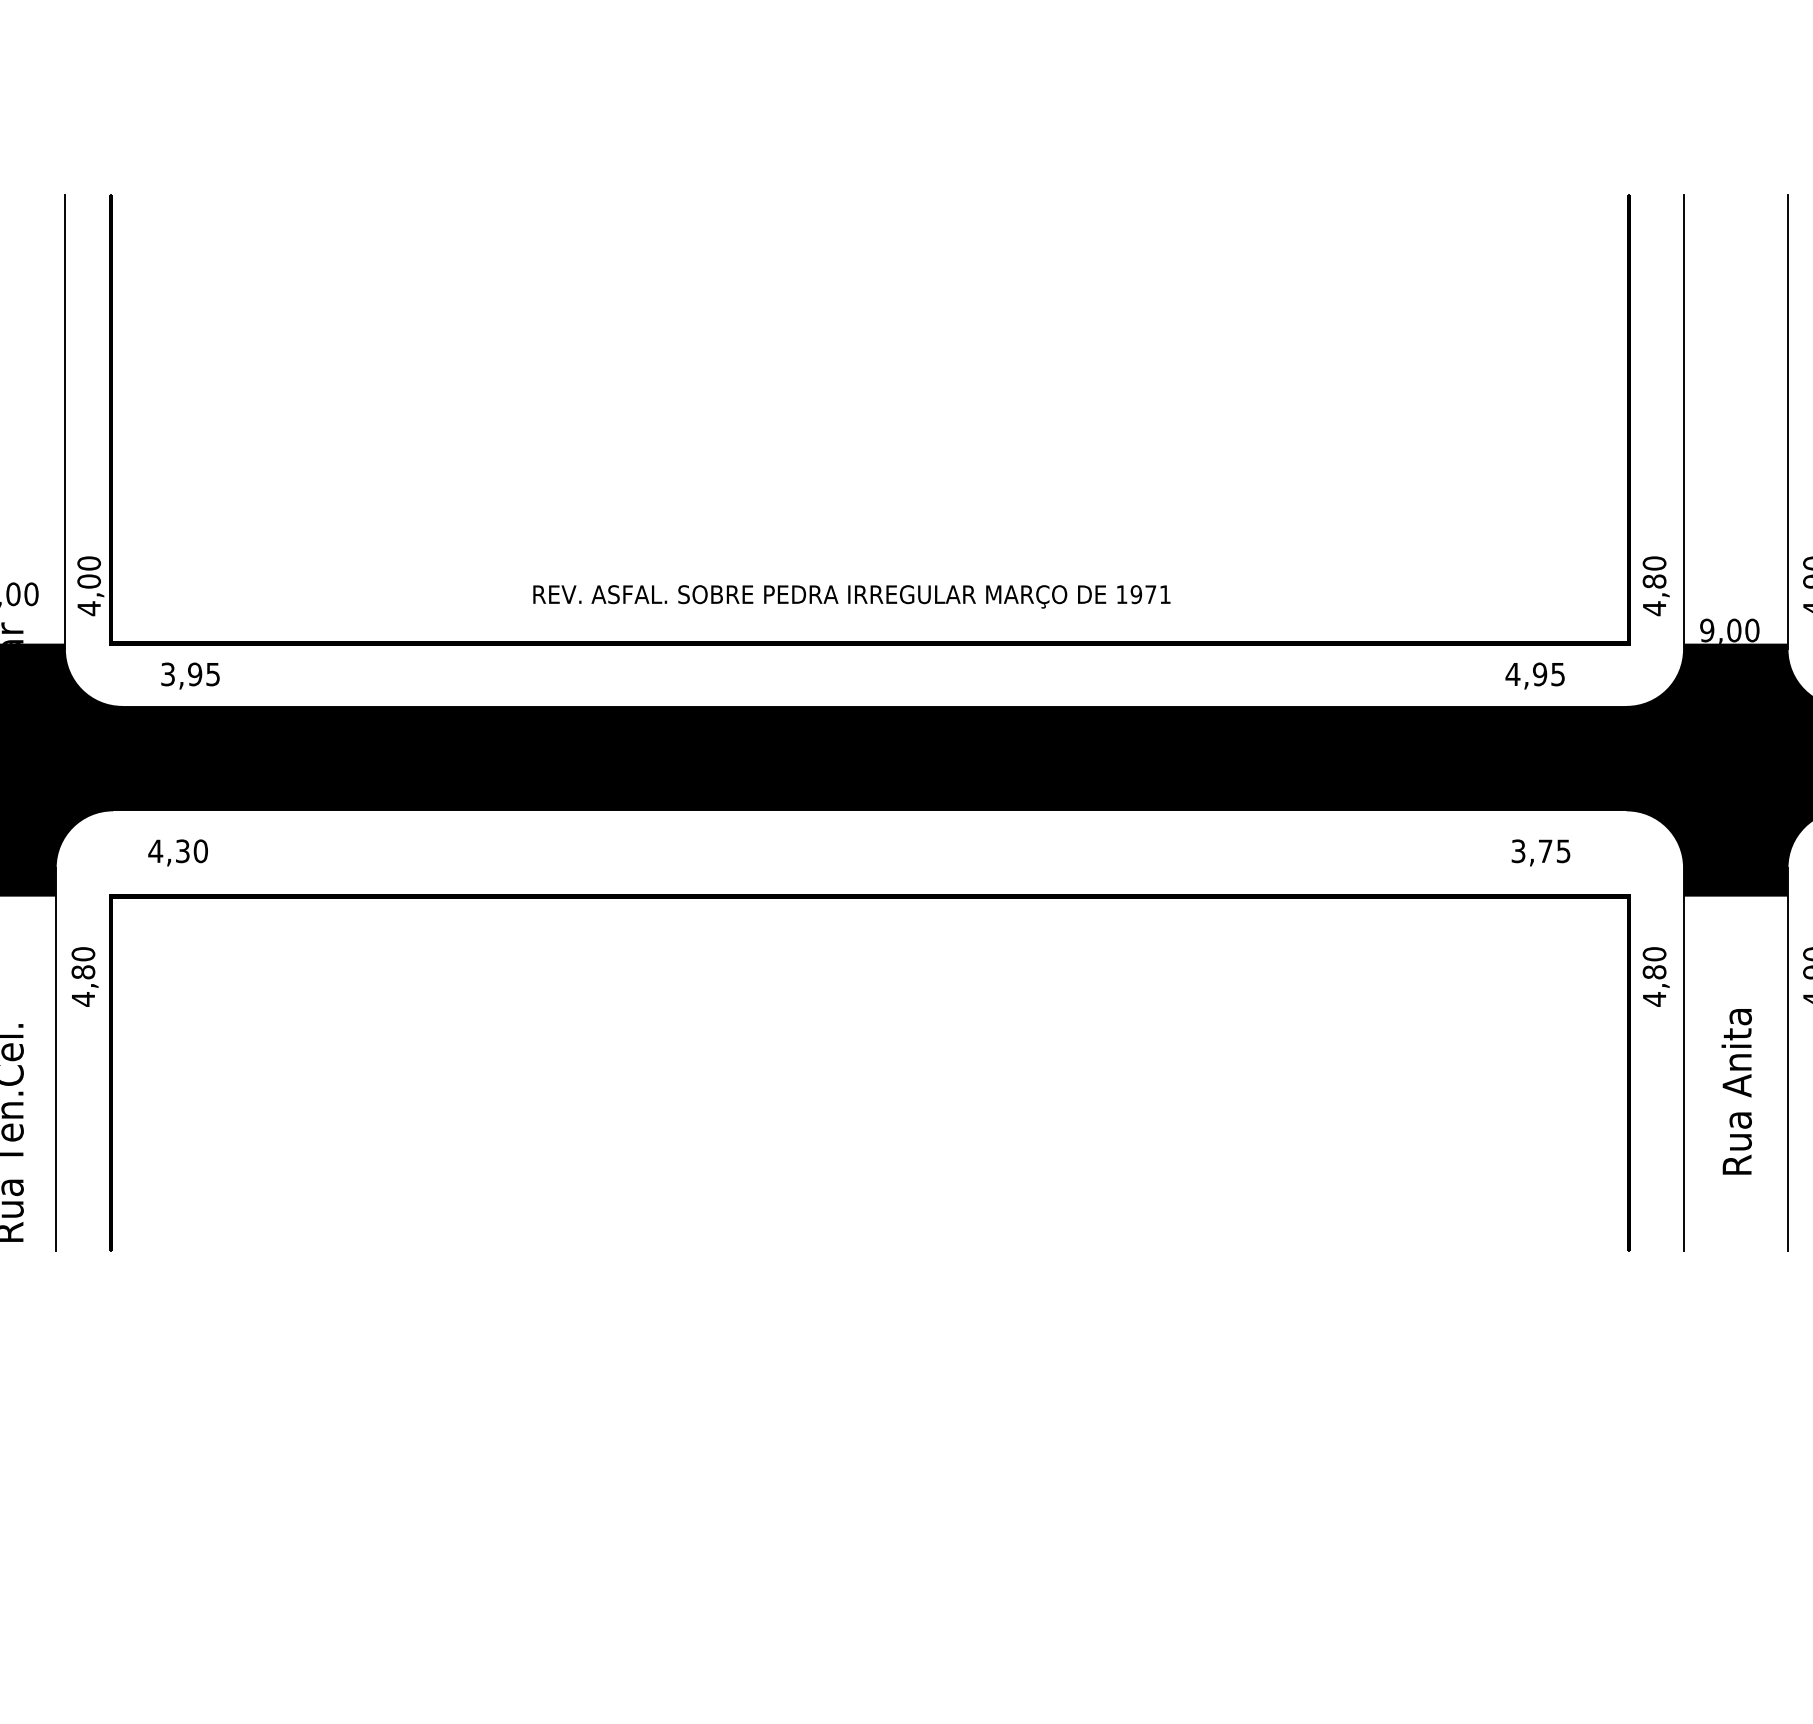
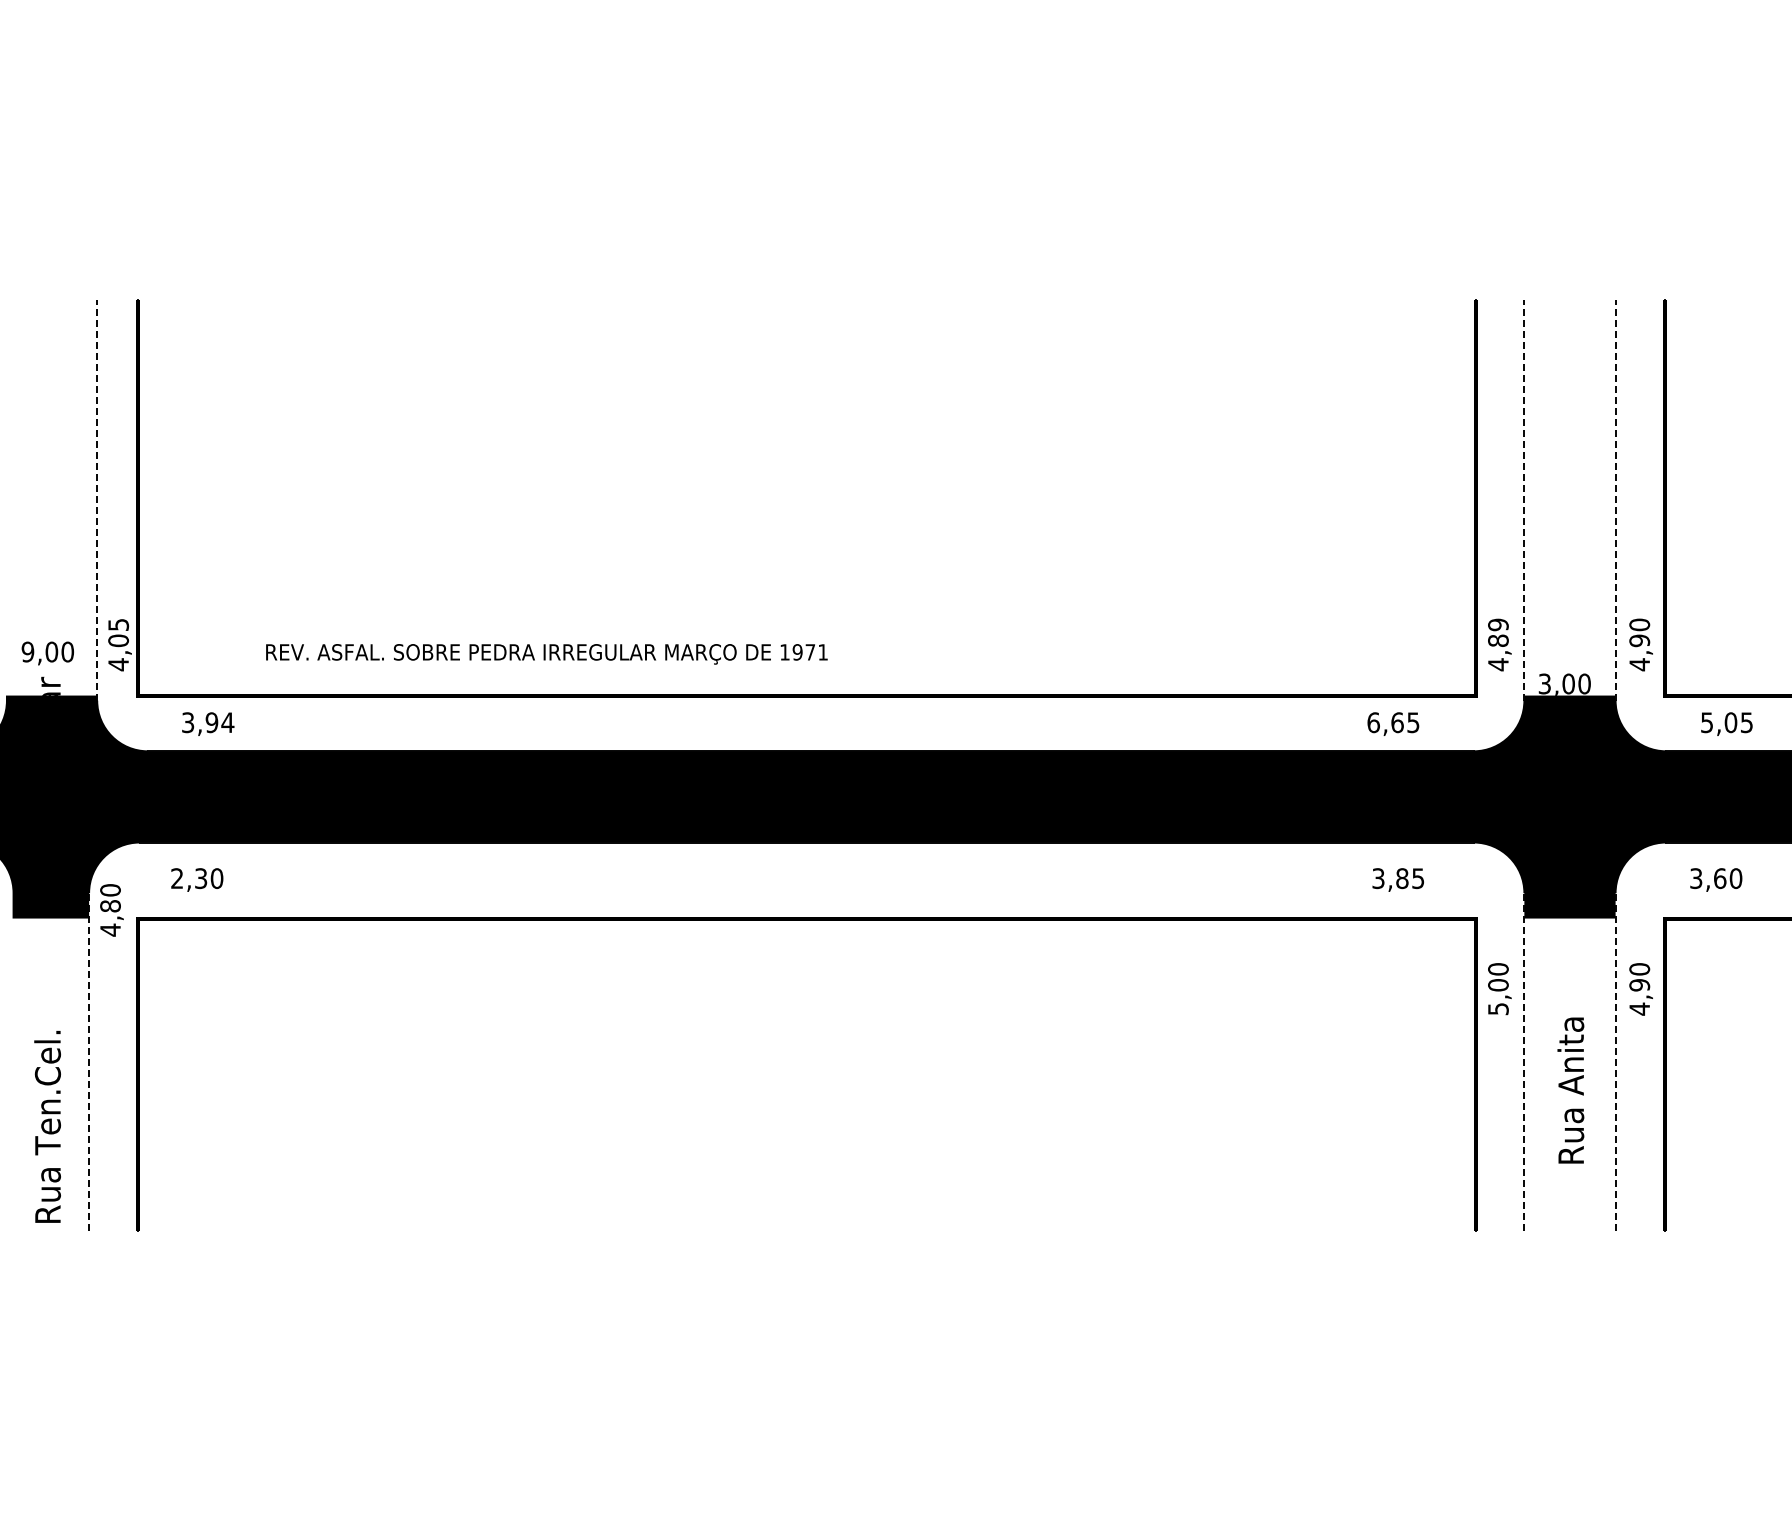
line: (65, 422) -> (97, 500), solid -> dashed
line: (1684, 422) -> (1524, 500), solid -> dashed
line: (1787, 422) -> (1615, 500), solid -> dashed
text: (89, 563) -> (118, 624), 4,00 -> 4,05
text: (1654, 563) -> (1498, 624), 4,80 -> 4,89
text: (851, 597) -> (546, 654), moved
text: (1706, 629) -> (1544, 683), 9,00 -> 3,00
text: (212, 674) -> (227, 722), 3,95 -> 3,94
text: (1526, 674) -> (1385, 722), 4,95 -> 6,65
text: (154, 851) -> (176, 878), 4,30 -> 2,30
text: (1545, 851) -> (1402, 878), 3,75 -> 3,85
text: (84, 977) -> (111, 910), moved
text: (1654, 986) -> (1498, 997), 4,80 -> 5,00
line: (56, 1058) -> (89, 1061), solid -> dashed
line: (1684, 1058) -> (1524, 1061), solid -> dashed
line: (1787, 1058) -> (1615, 1061), solid -> dashed

